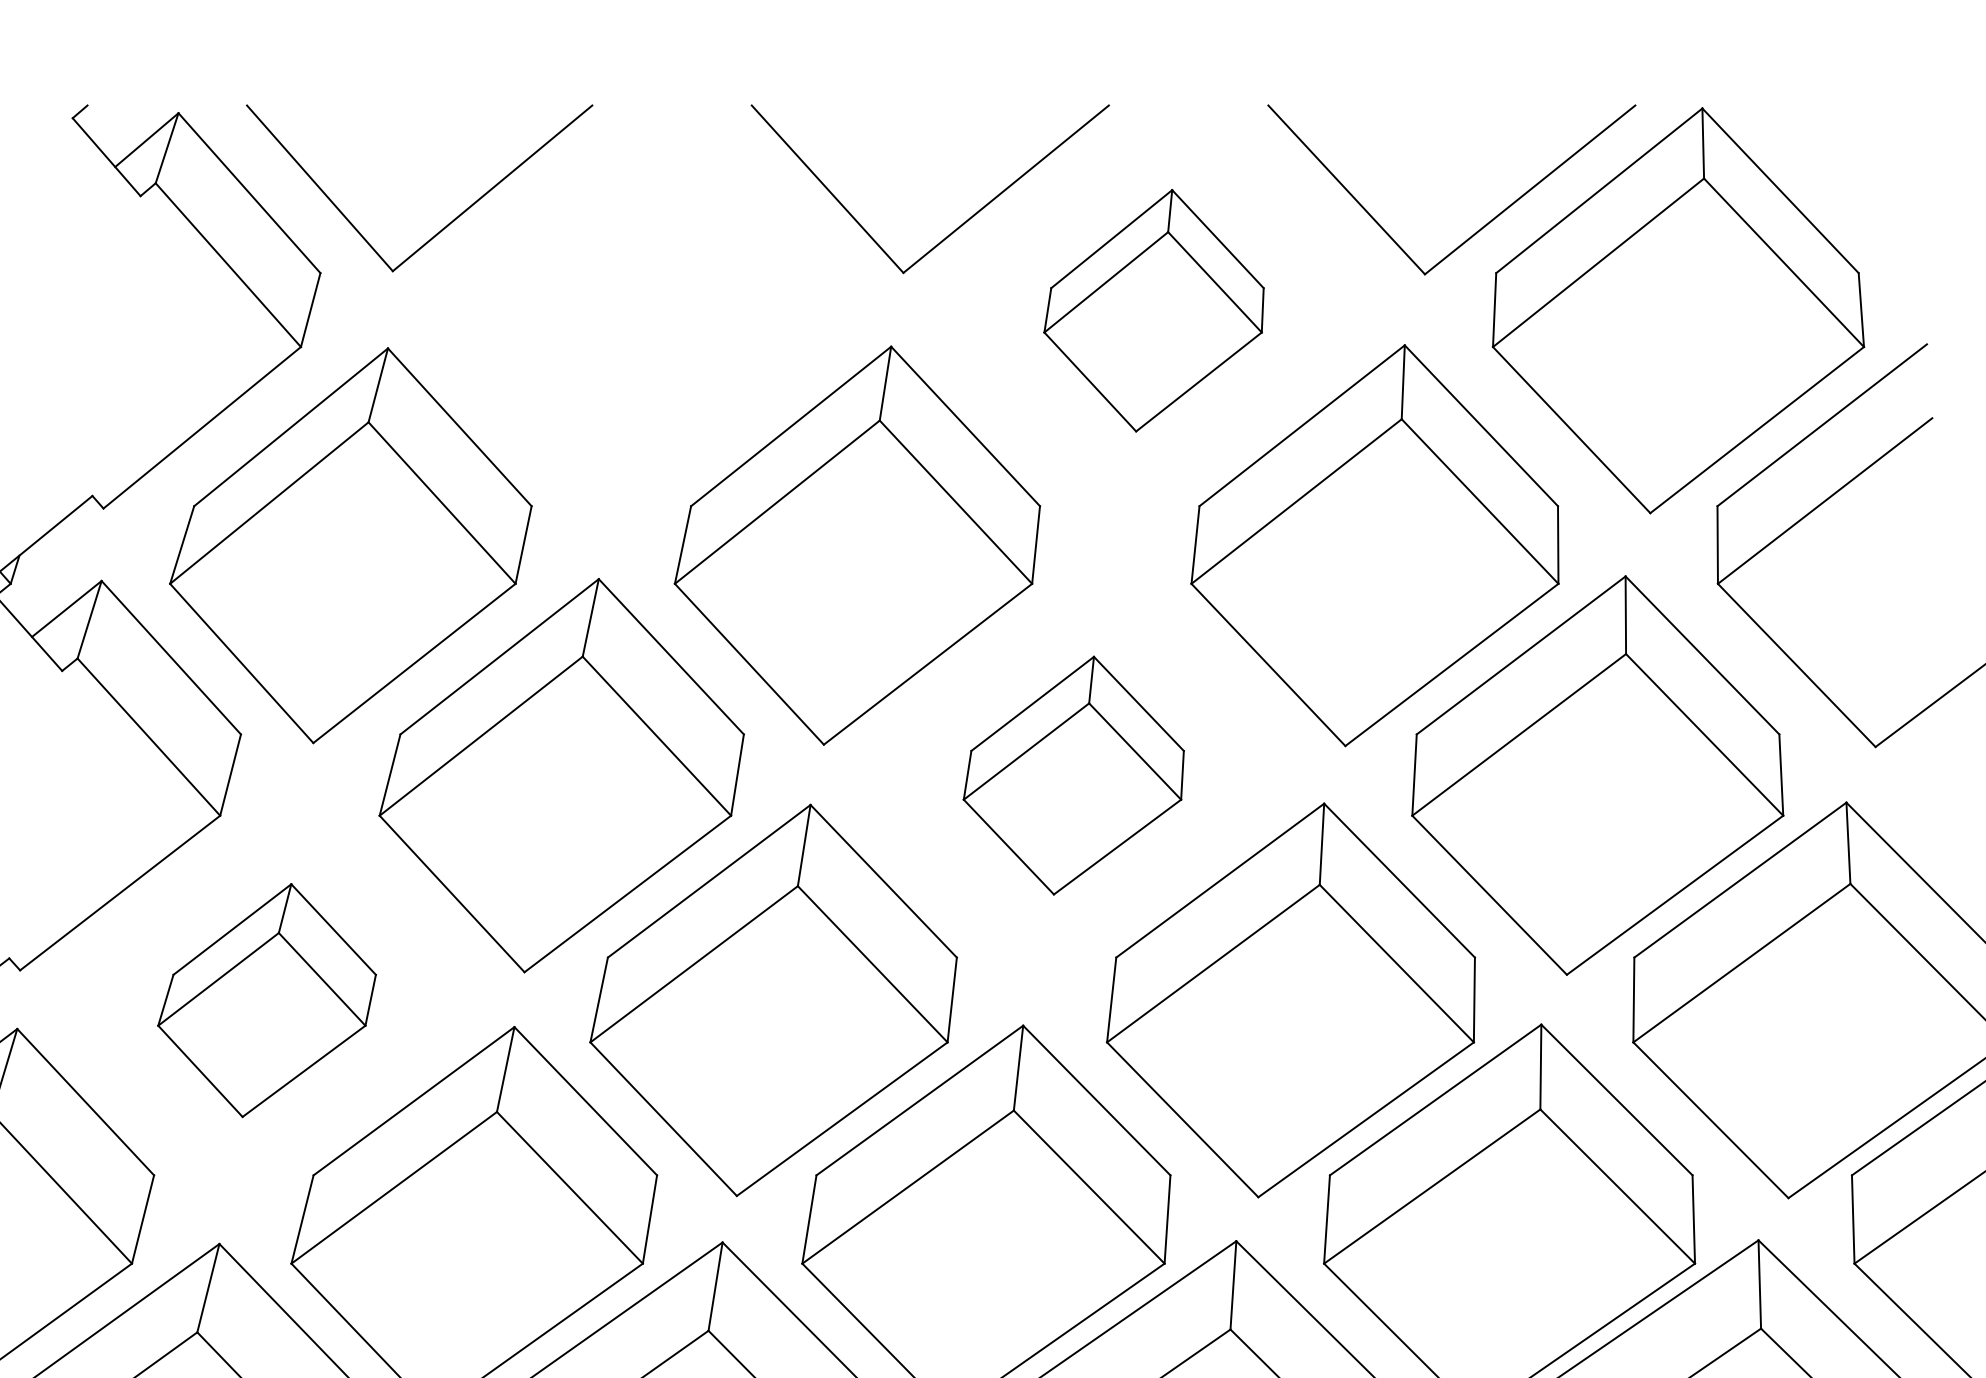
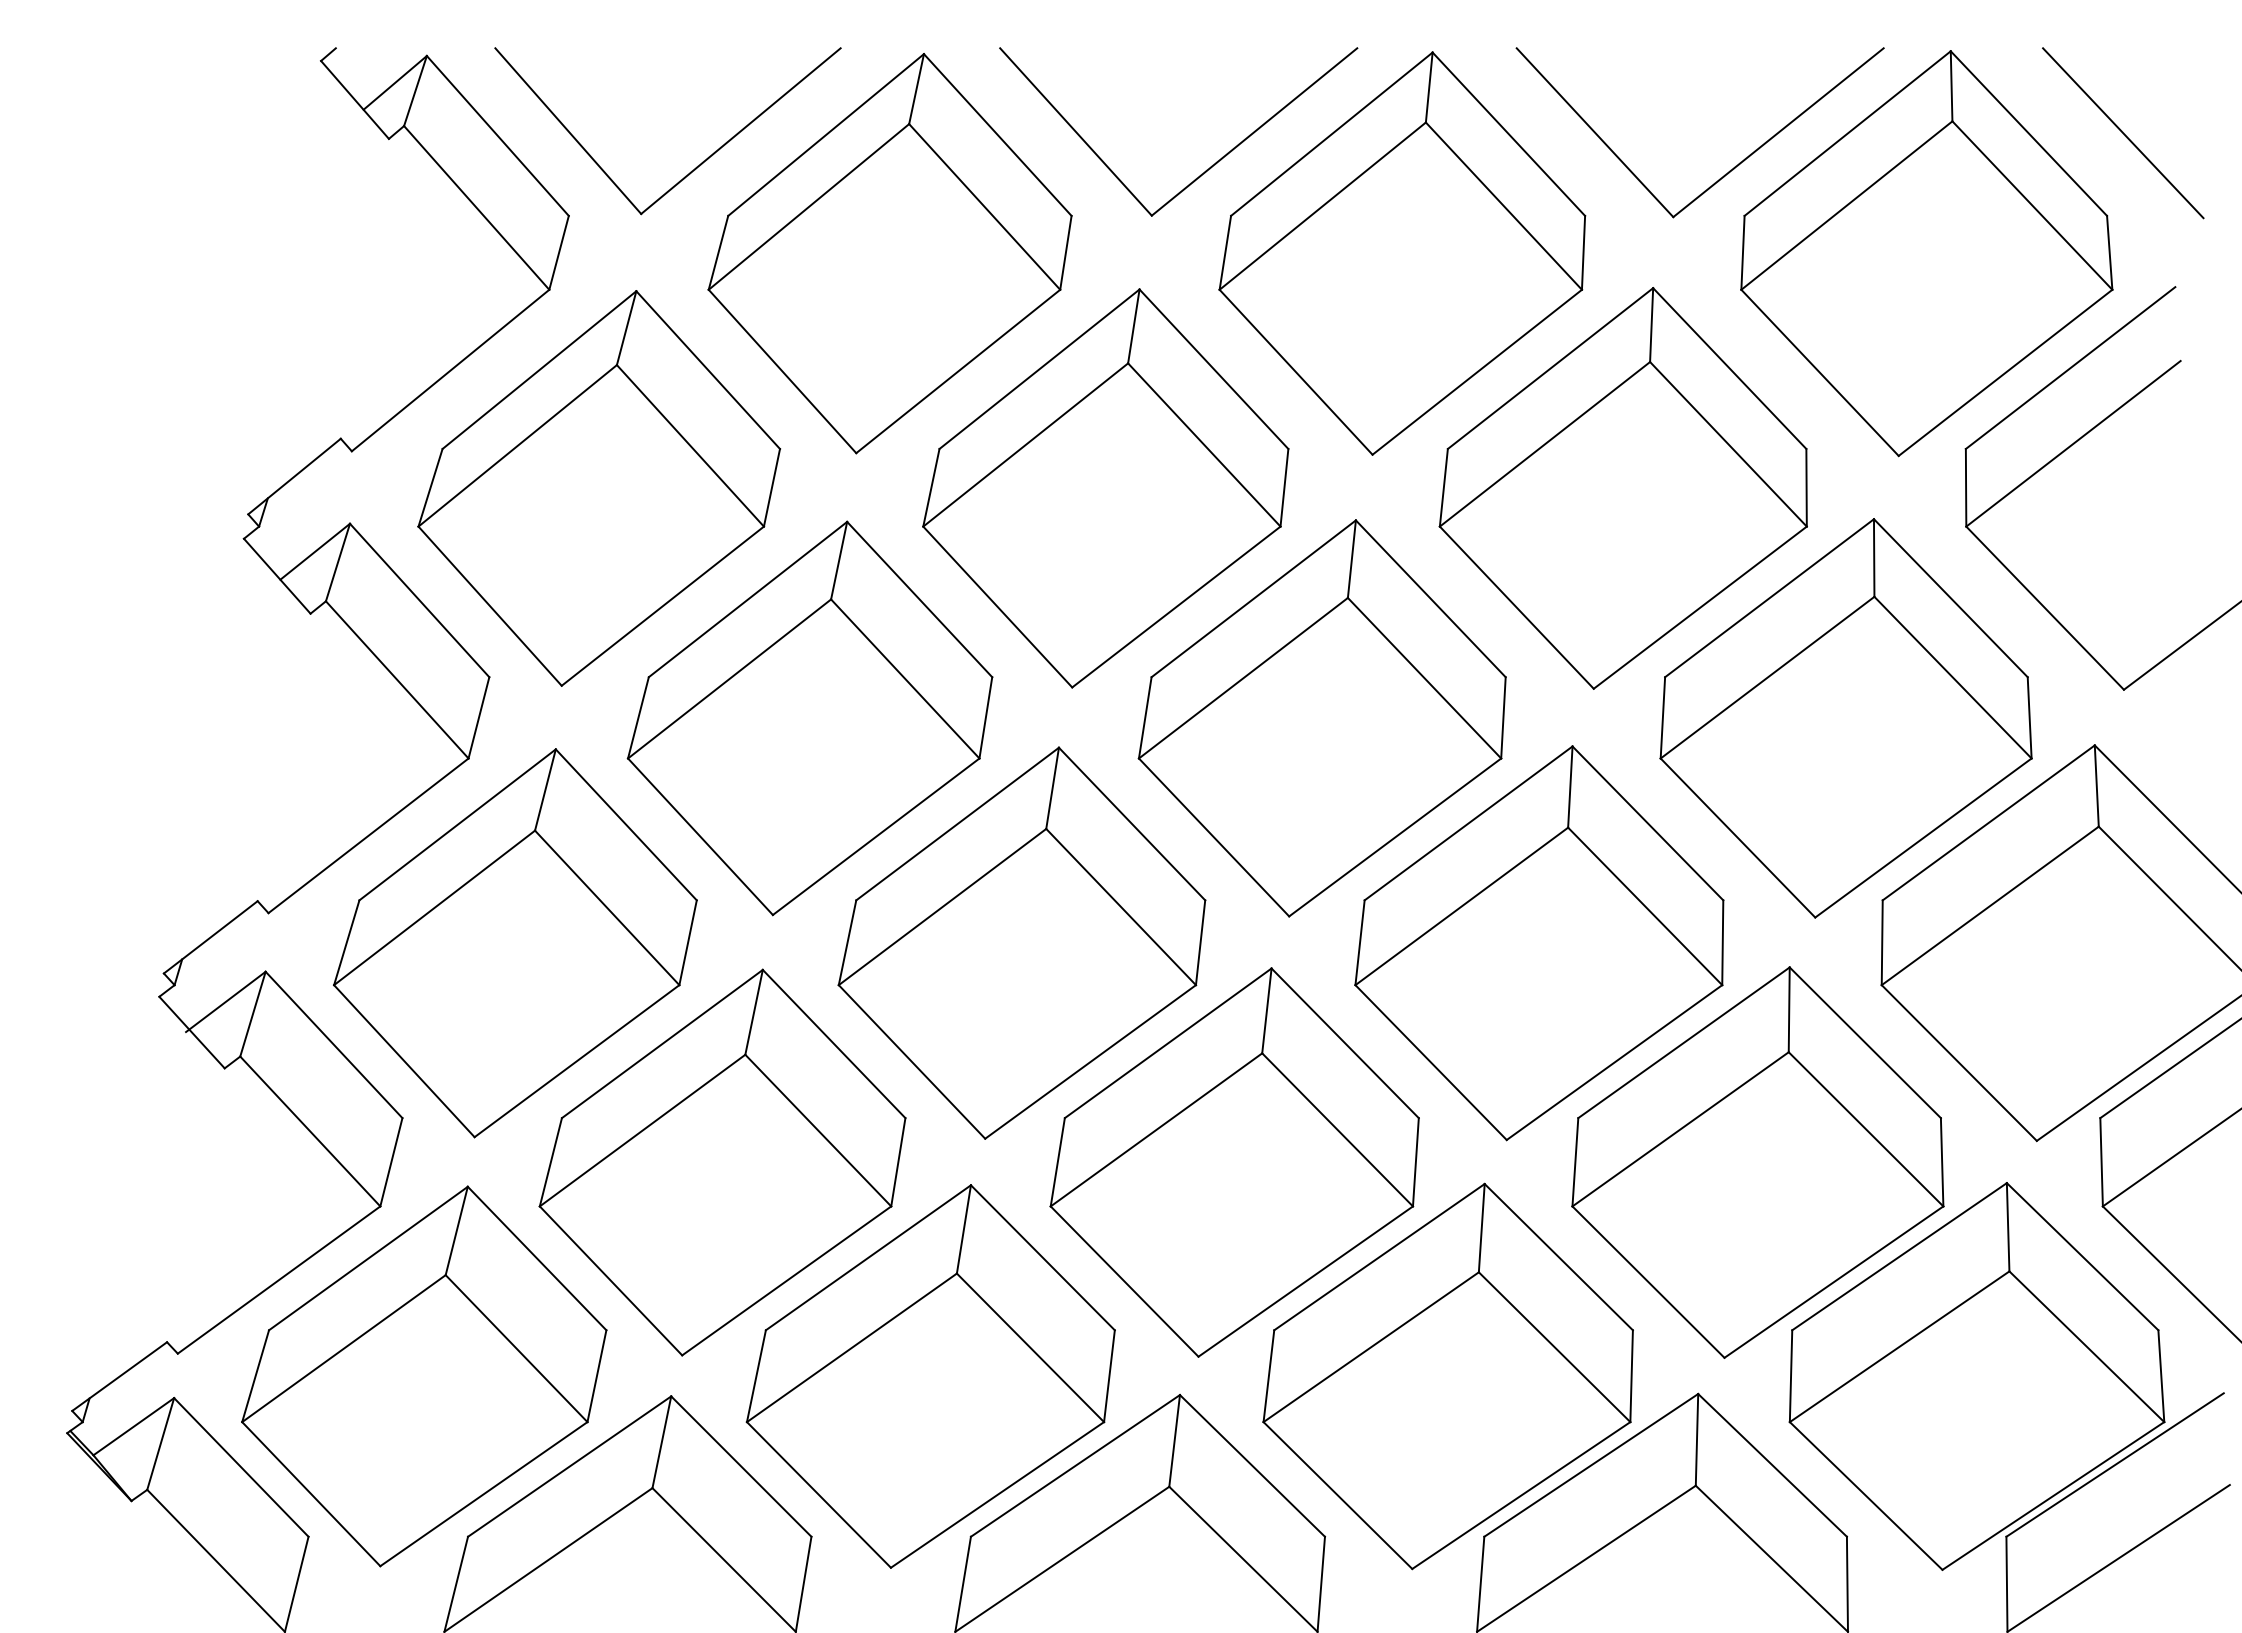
line: (1875, 190) -> (2123, 133), added
part: (641, 310) -> (889, 253), added
part: (1154, 310) -> (1402, 253), size x1.67
part: (1073, 775) -> (1321, 718), size x1.67
part: (267, 1000) -> (515, 943), size x1.67

